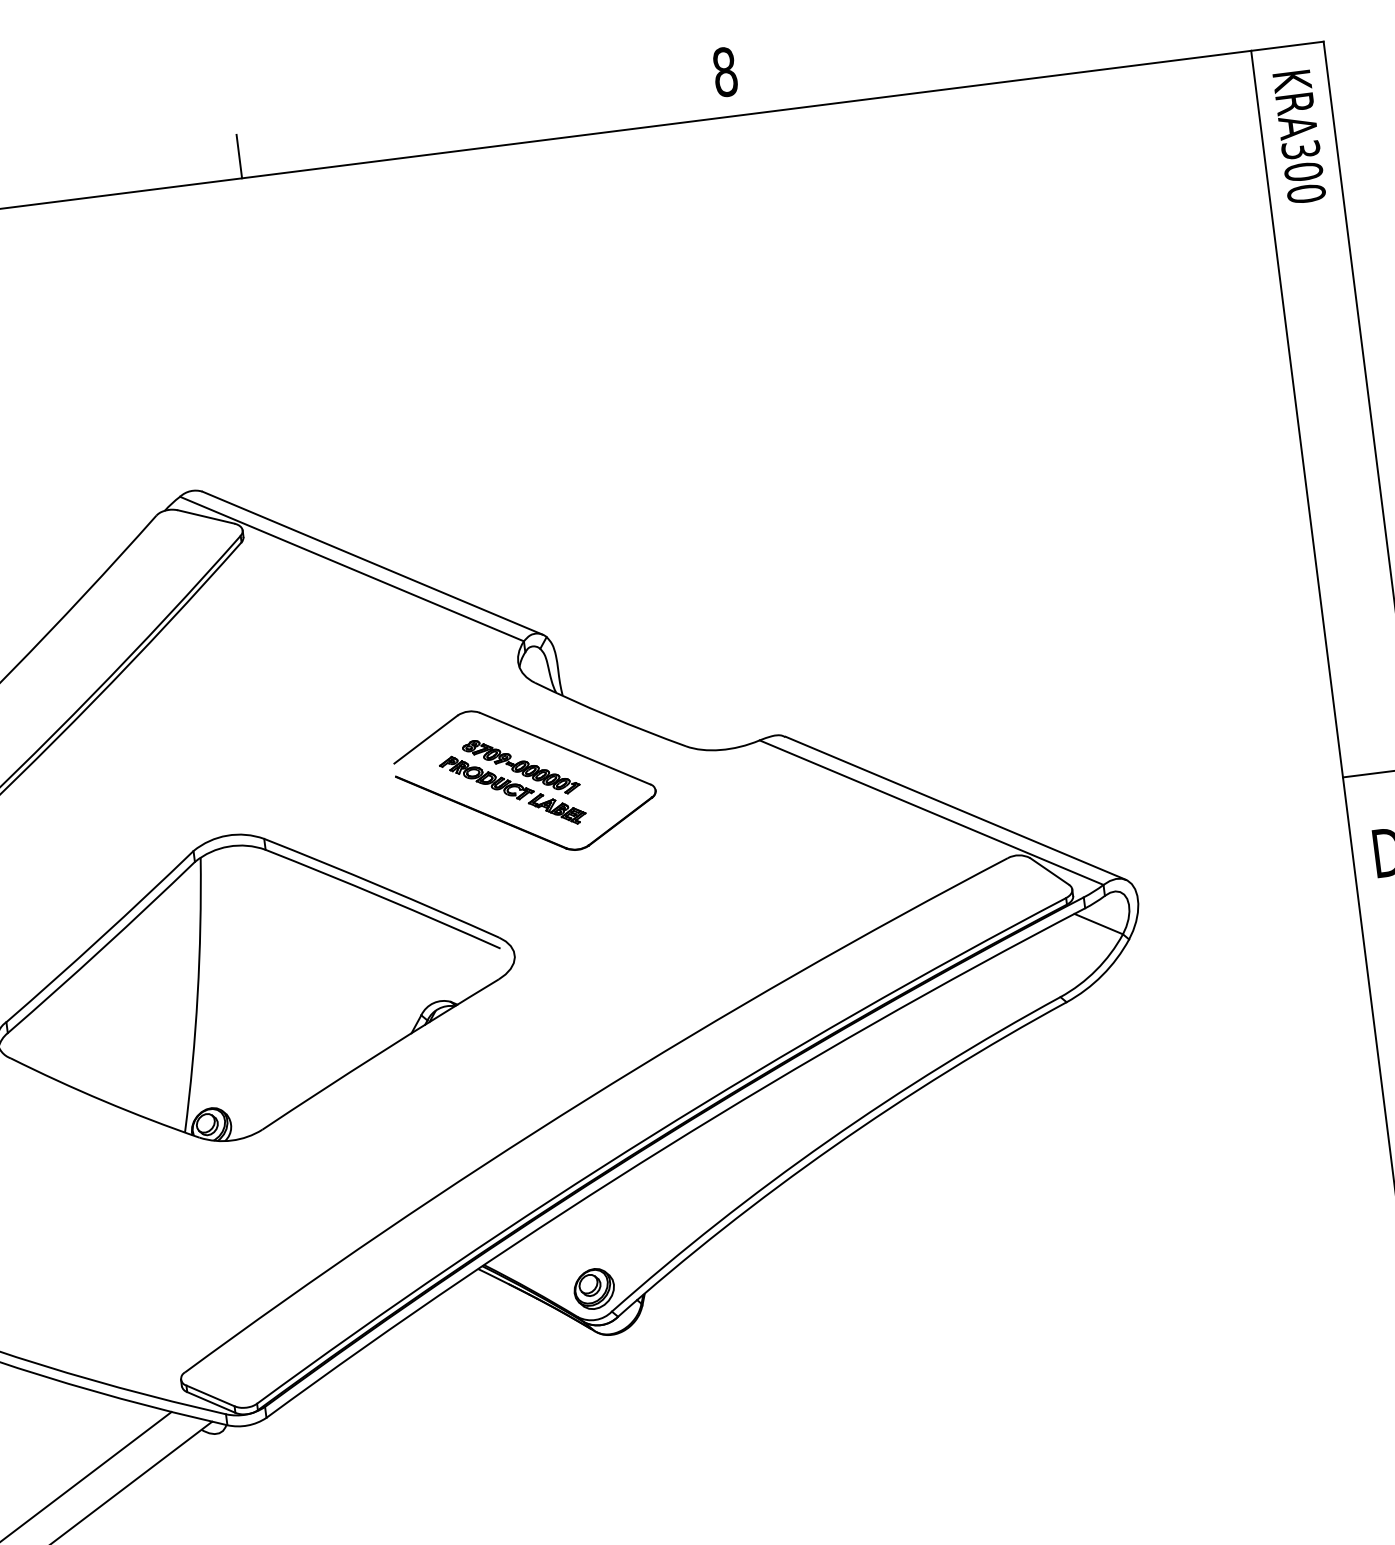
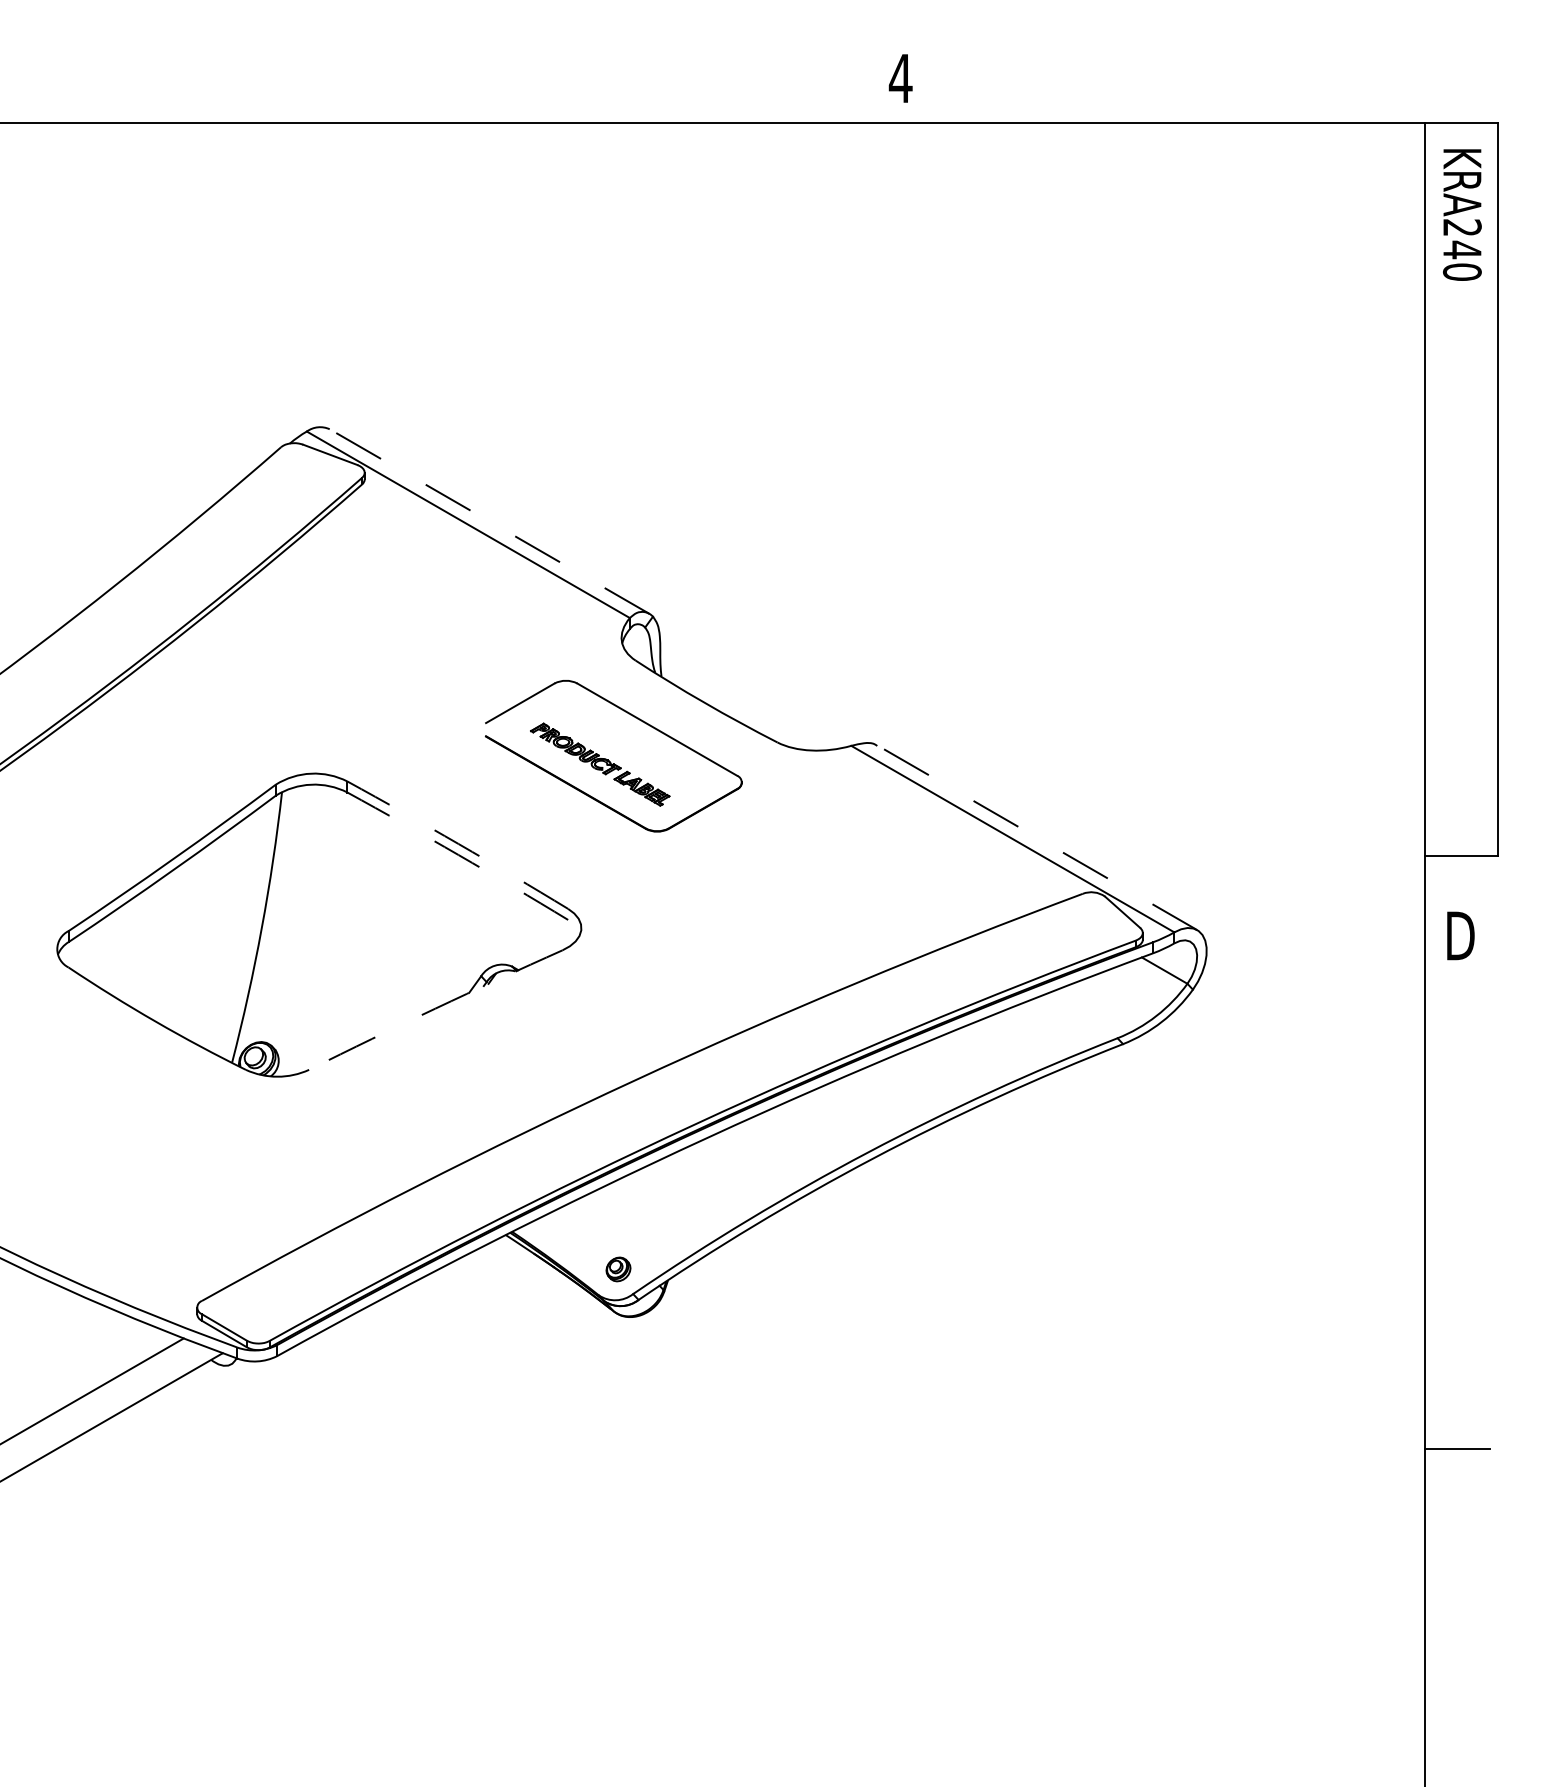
text: (724, 72) -> (900, 78), 8 -> 4
line: (239, 156) -> (408, 101), removed
text: (1302, 161) -> (1462, 239), KRA300 -> KRA240
line: (372, 563) -> (489, 521), solid -> dashed
part: (521, 767) -> (611, 742), removed
line: (955, 807) -> (1037, 837), solid -> dashed
arc: (382, 886) -> (458, 843), solid -> dashed
arc: (383, 898) -> (458, 855), solid -> dashed
arc: (380, 1053) -> (435, 1008), solid -> dashed
part: (594, 1289) -> (618, 1269), size x0.6

